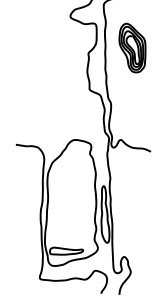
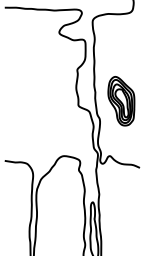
part: (132, 47) -> (121, 100), moved

